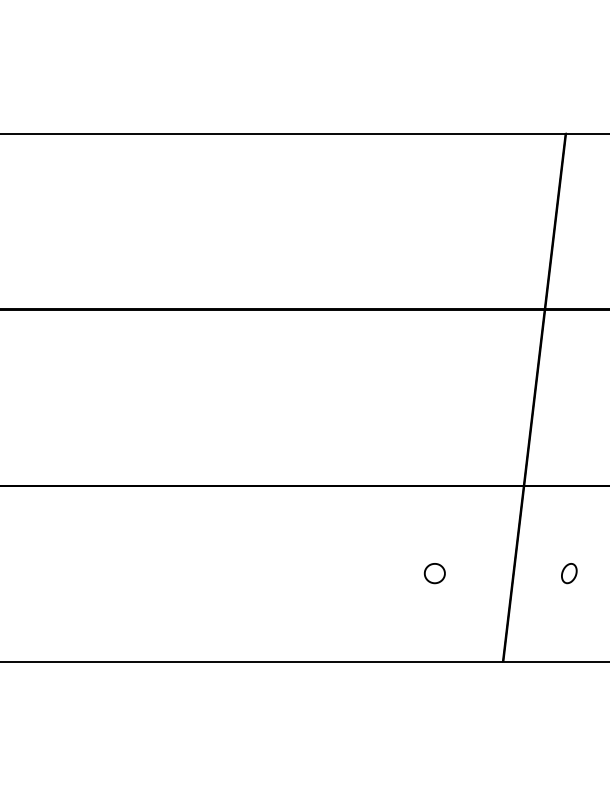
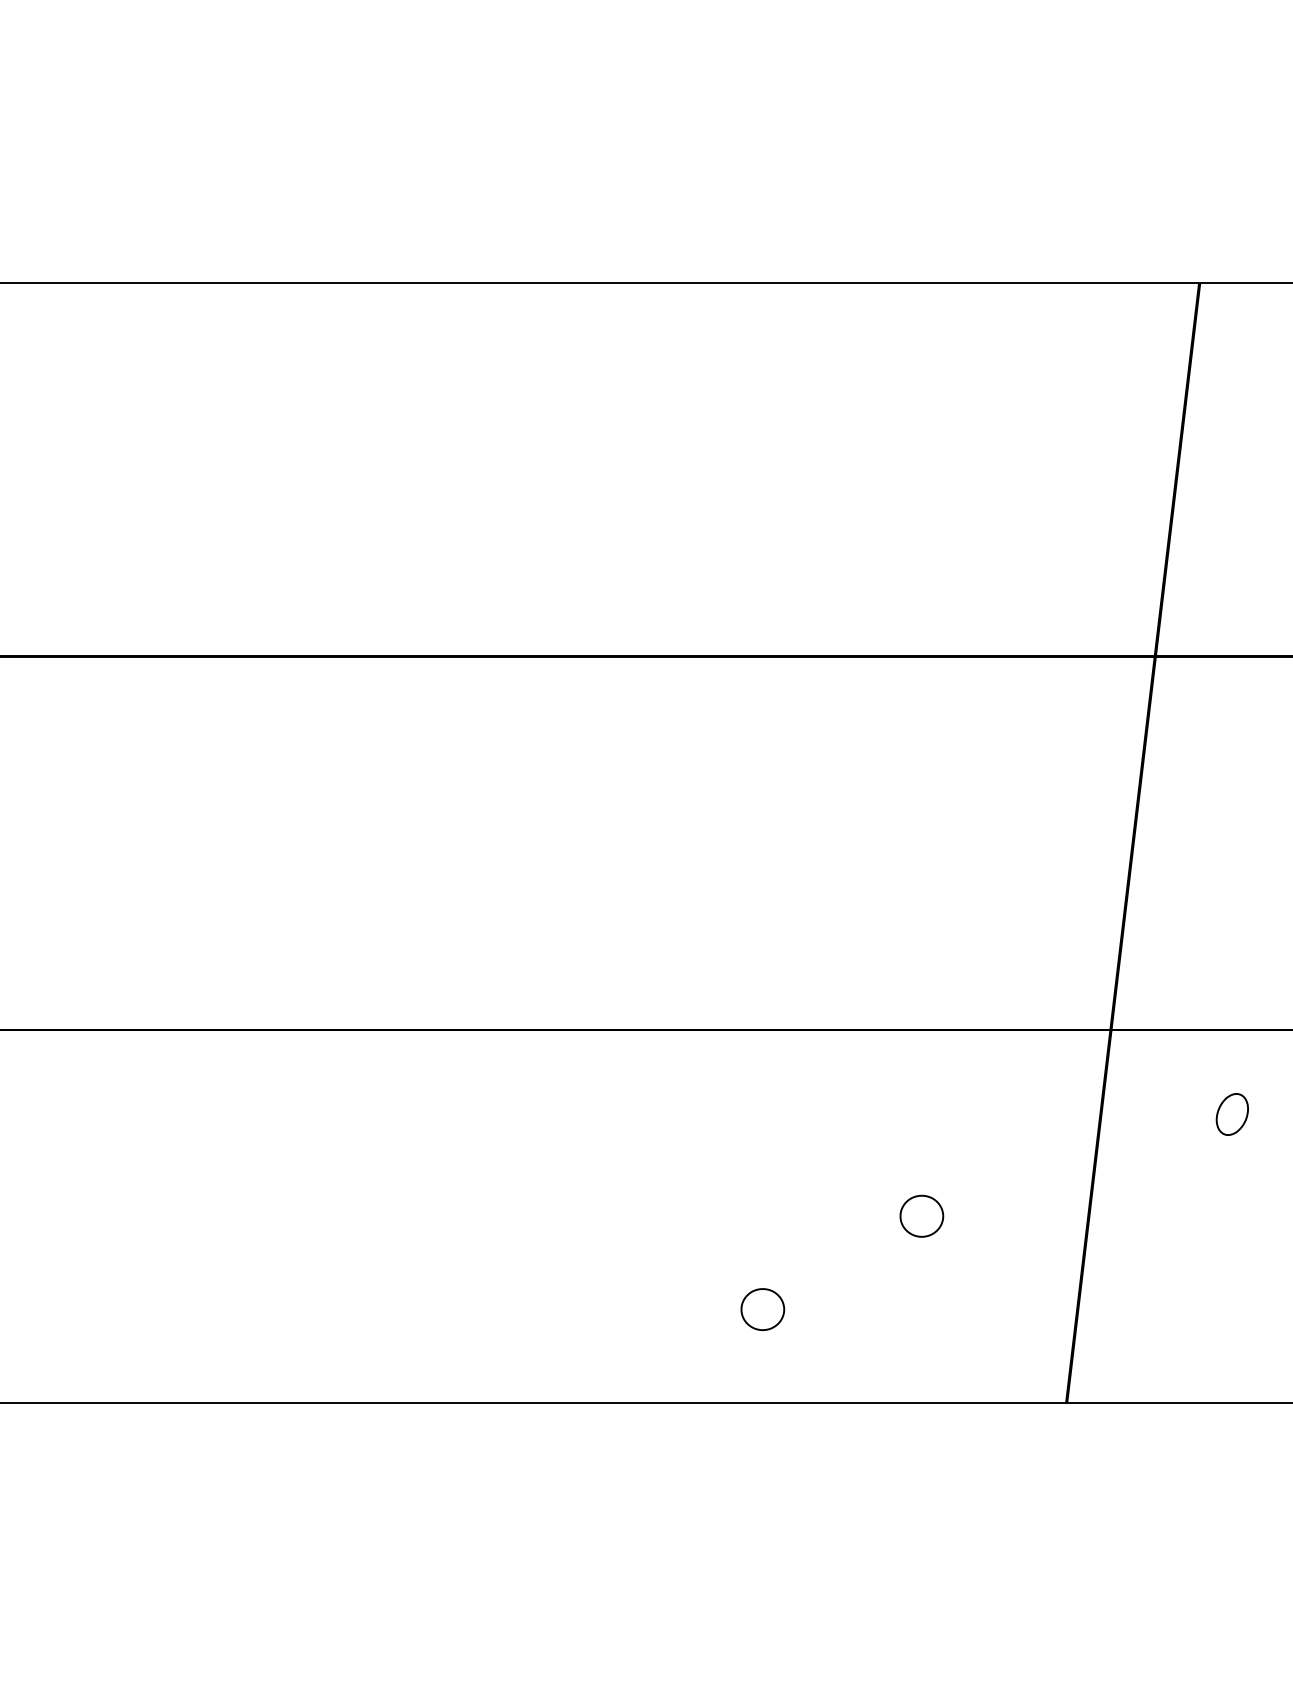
part: (569, 573) -> (1232, 1114), moved
part: (359, 617) -> (762, 1309), added

